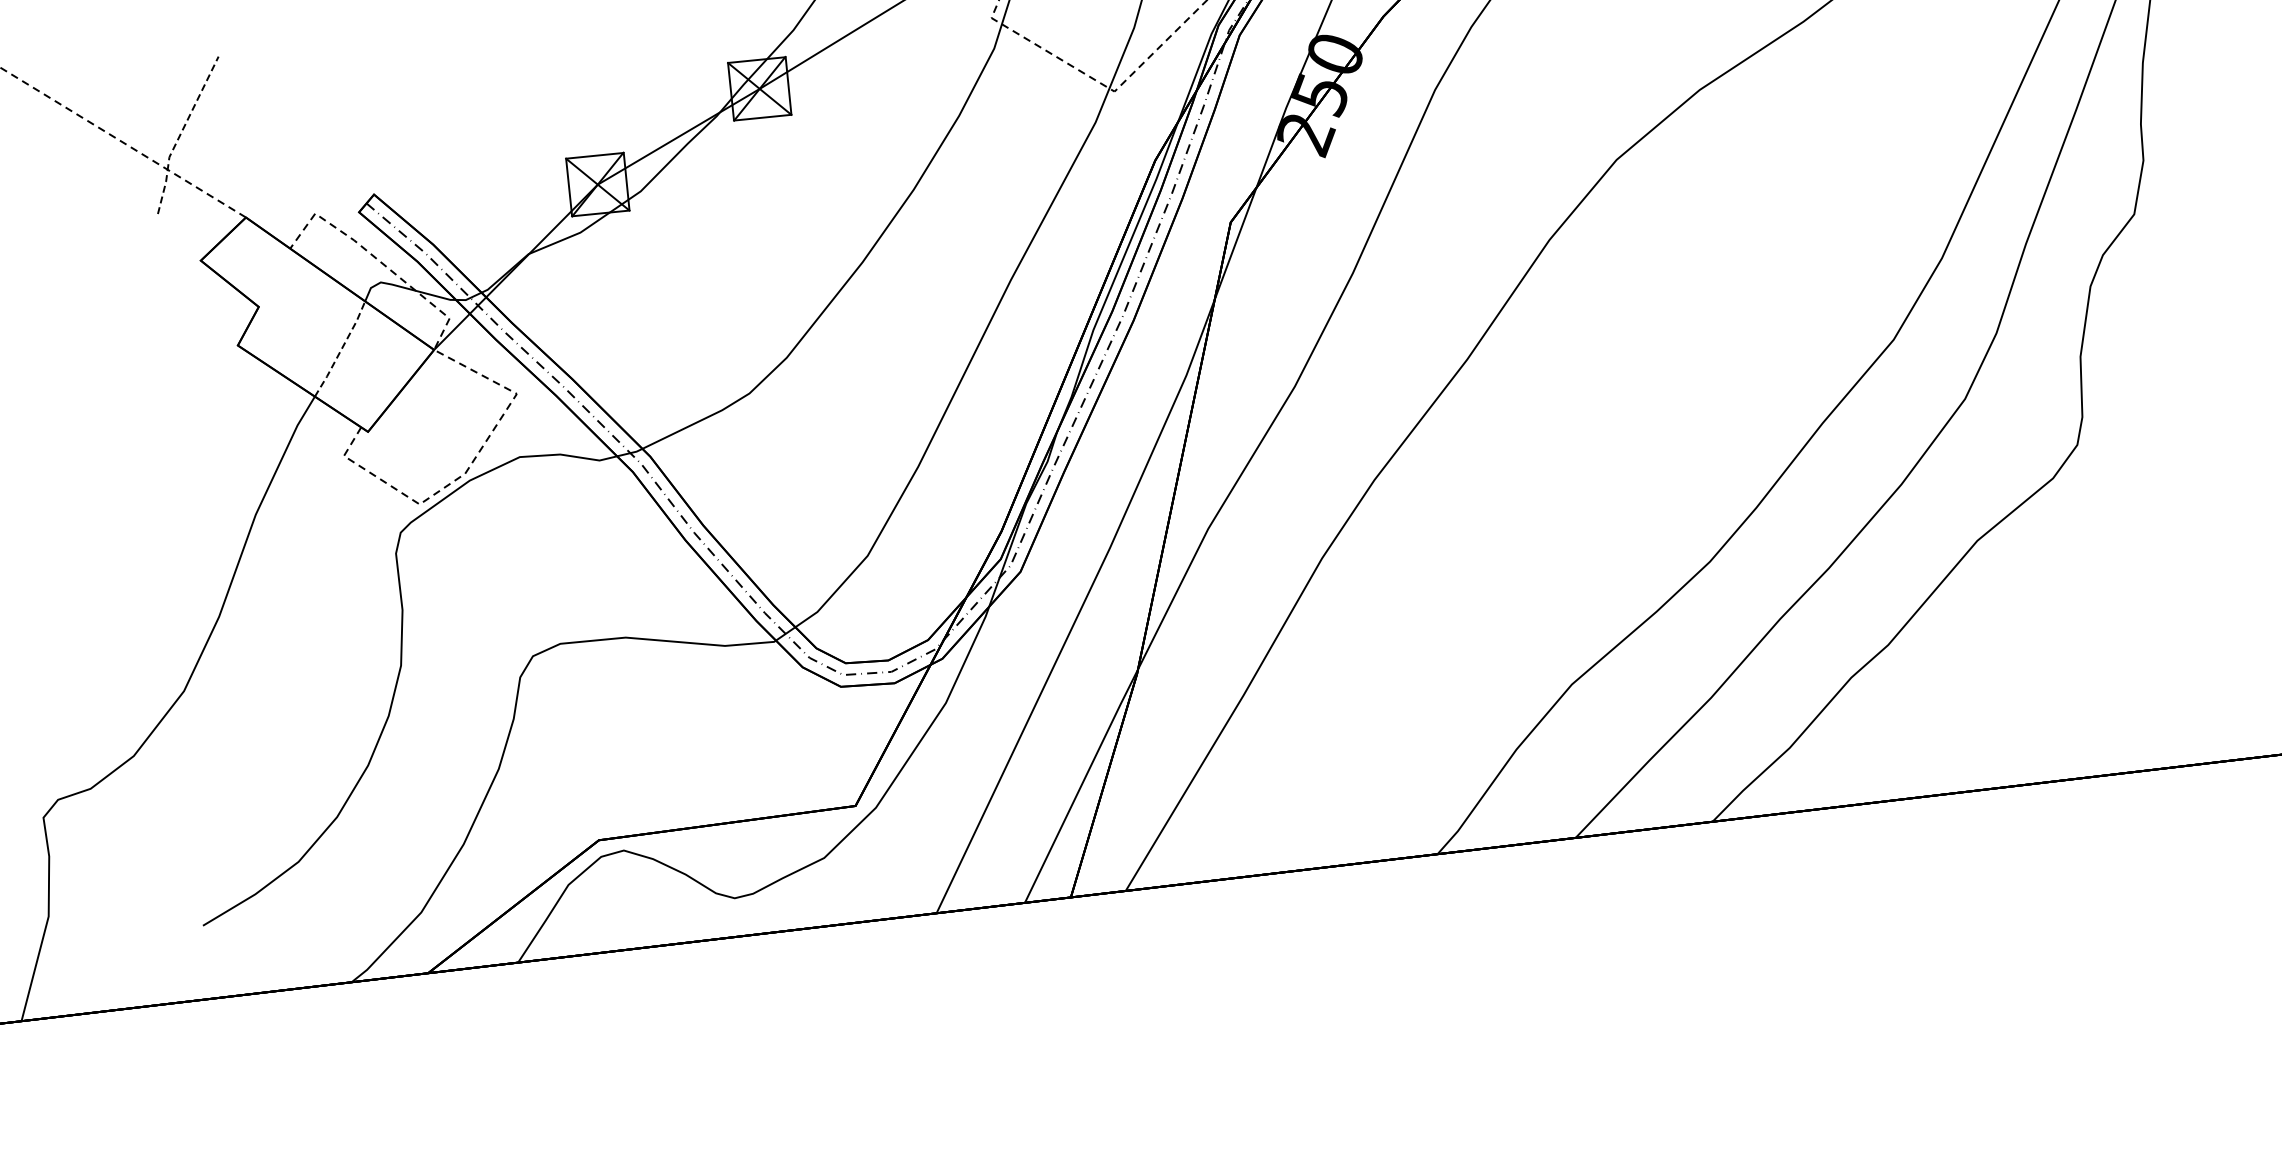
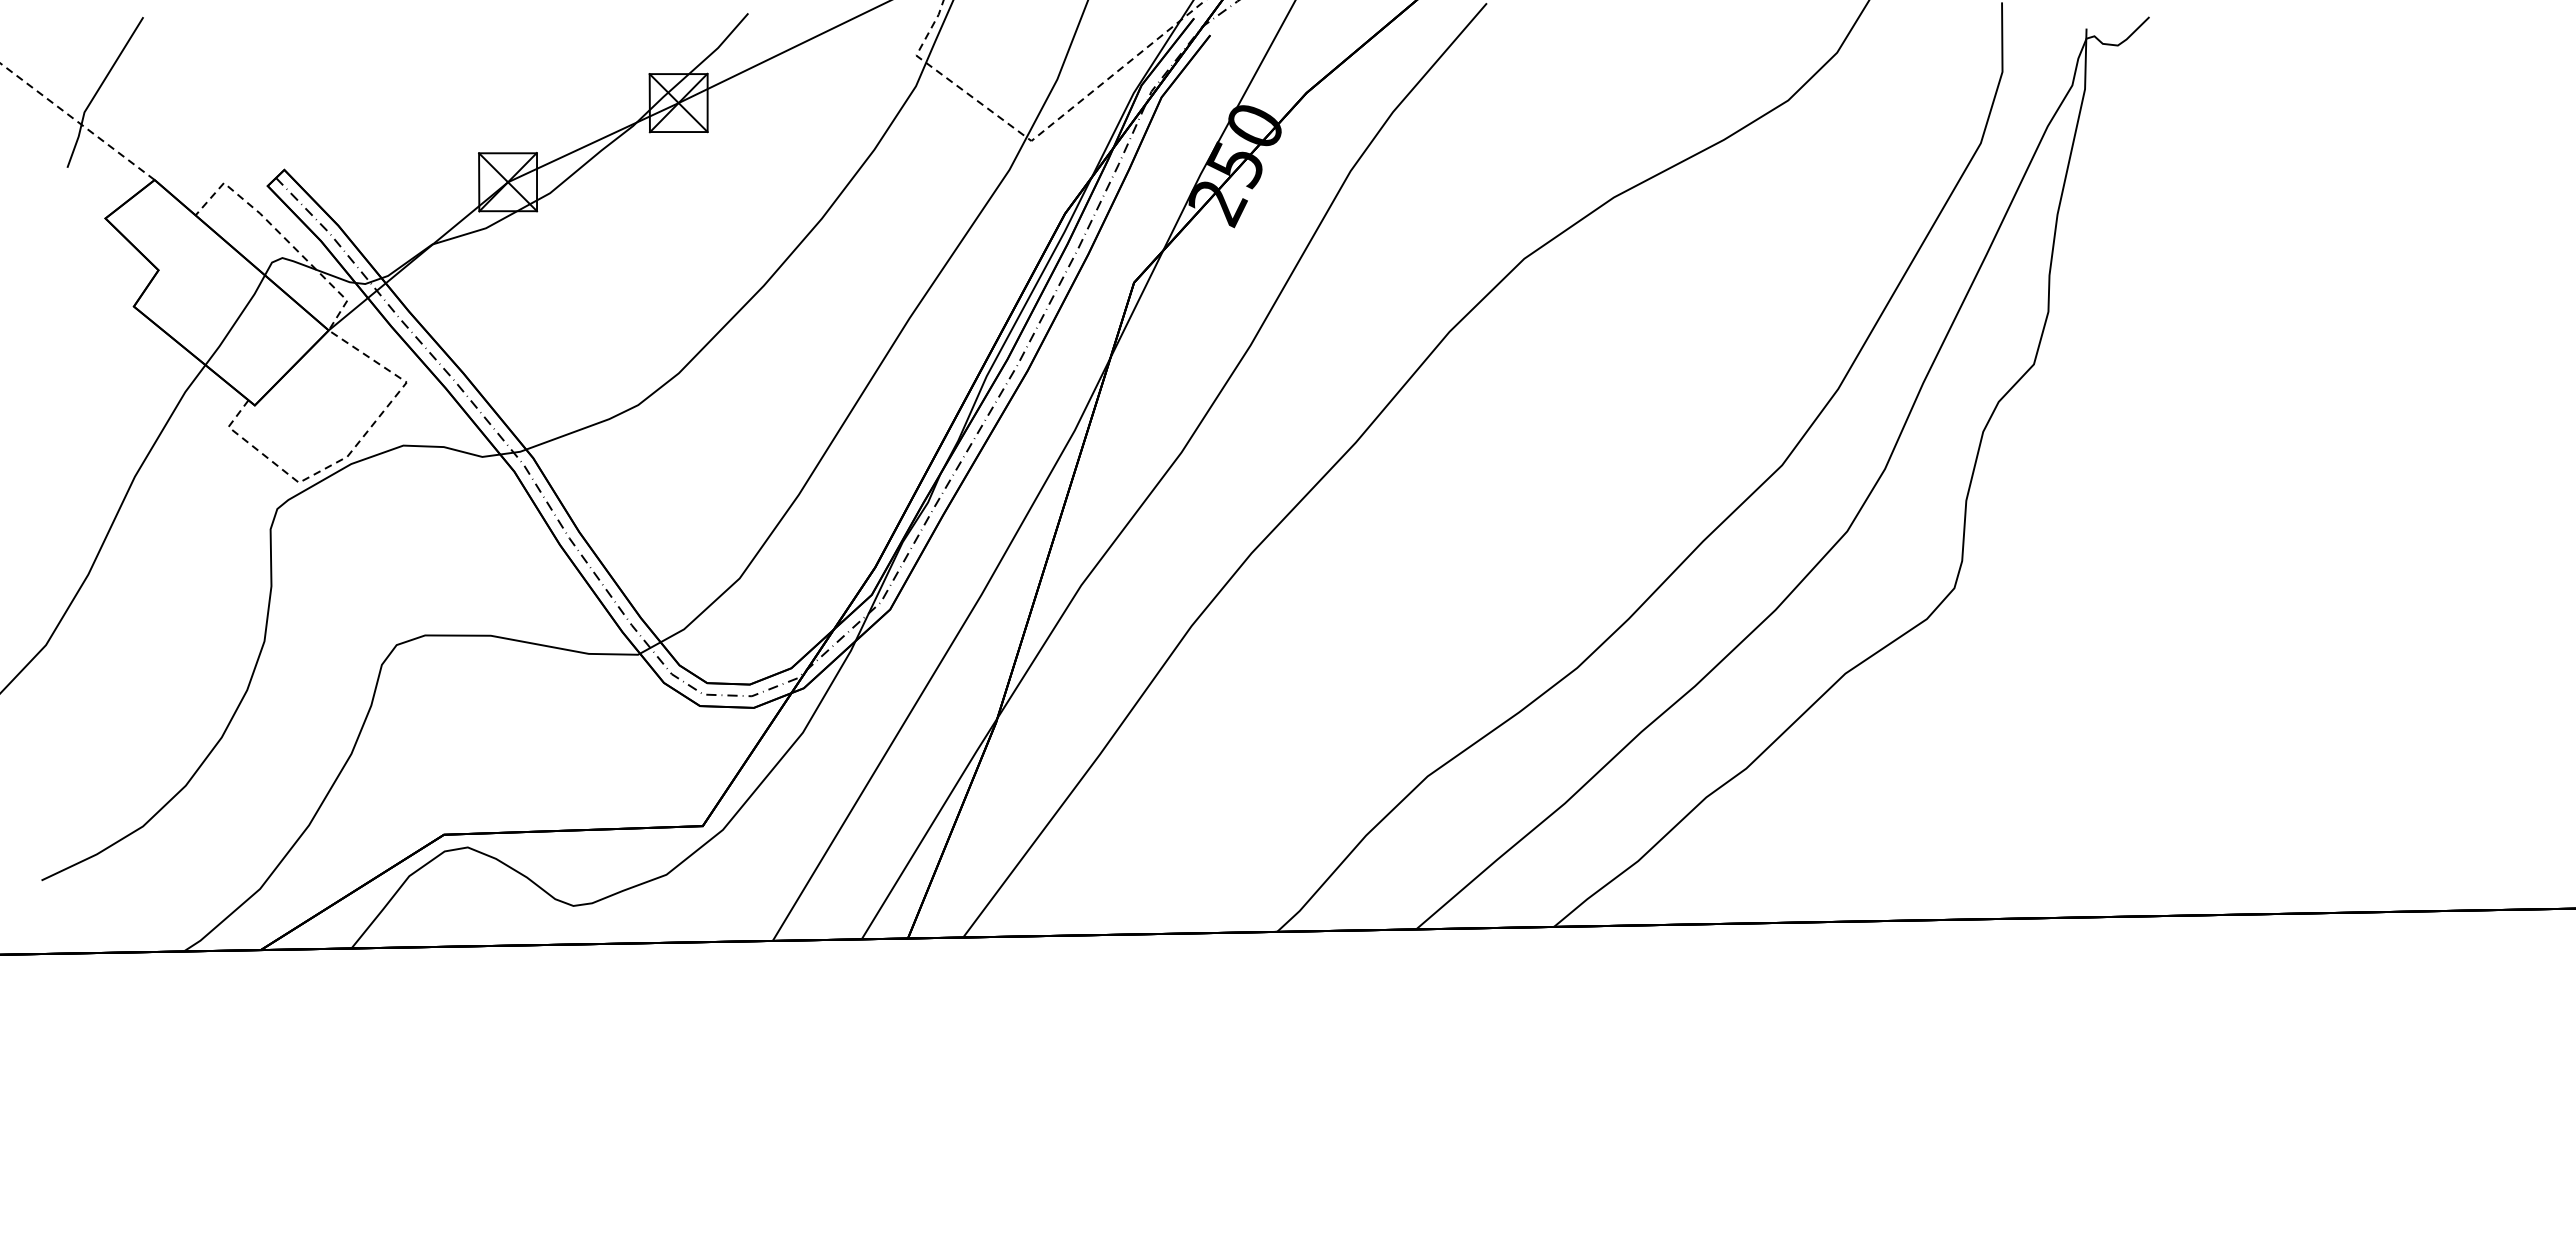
line: (181, 134) -> (98, 90), dashed -> solid
line: (341, 349) -> (236, 320), dashed -> solid

